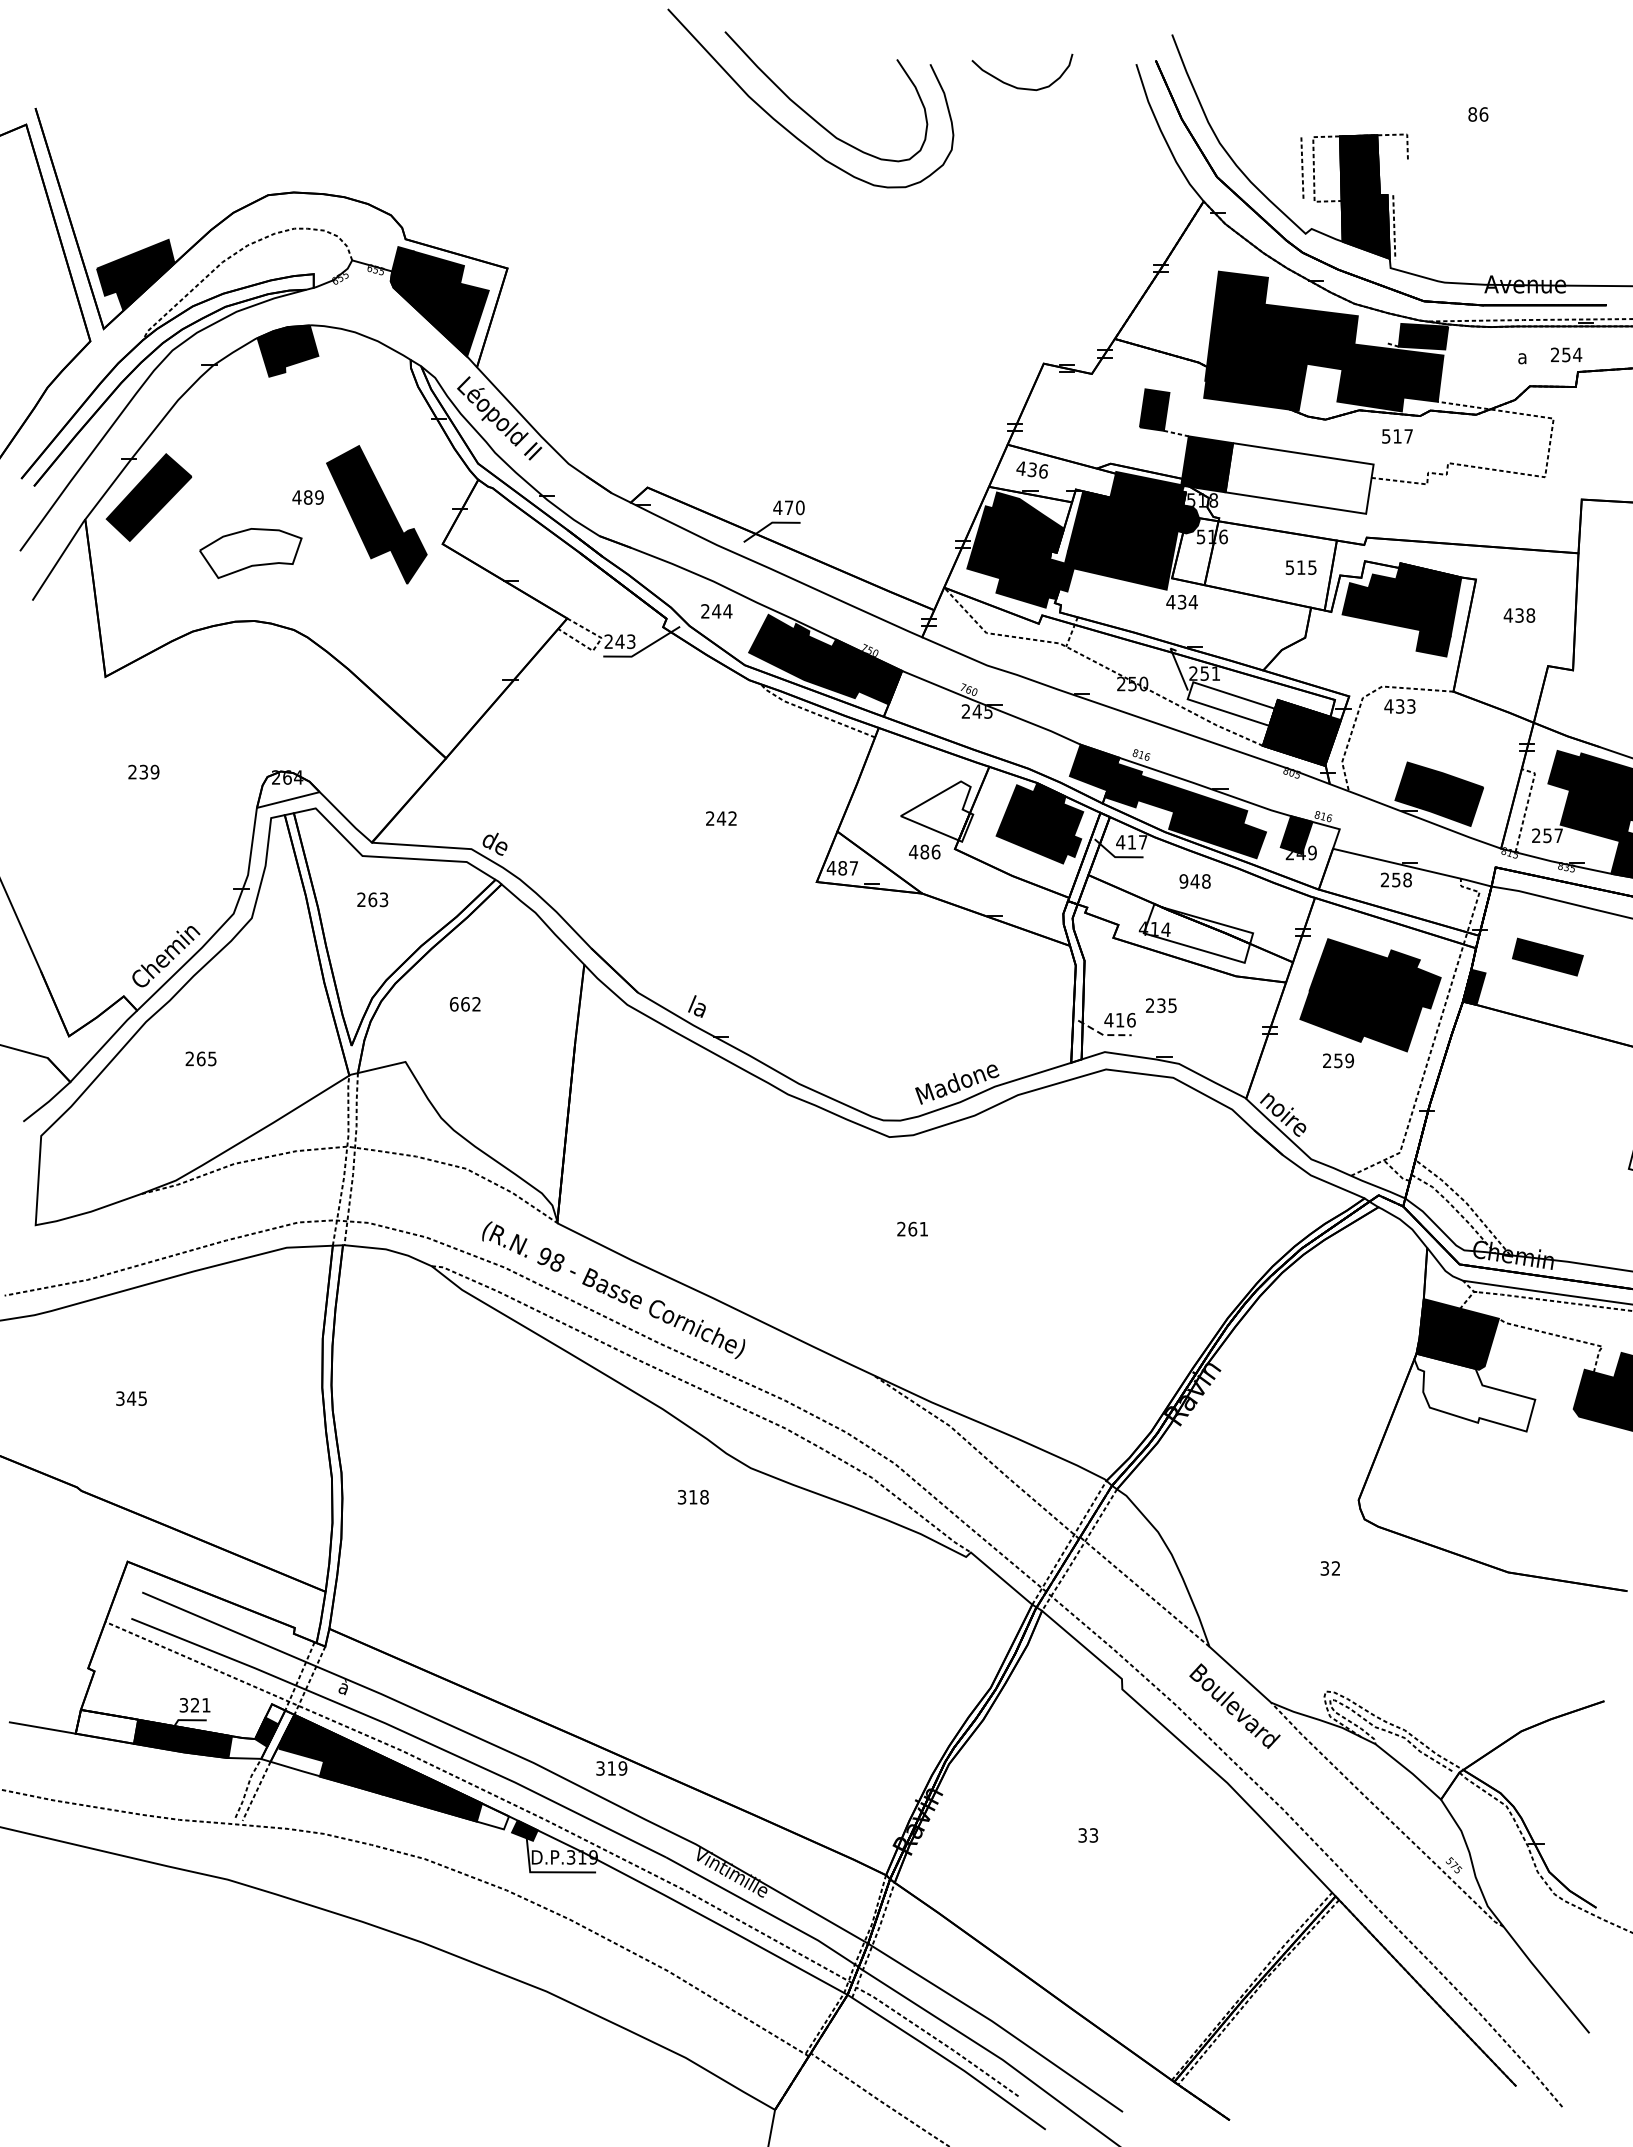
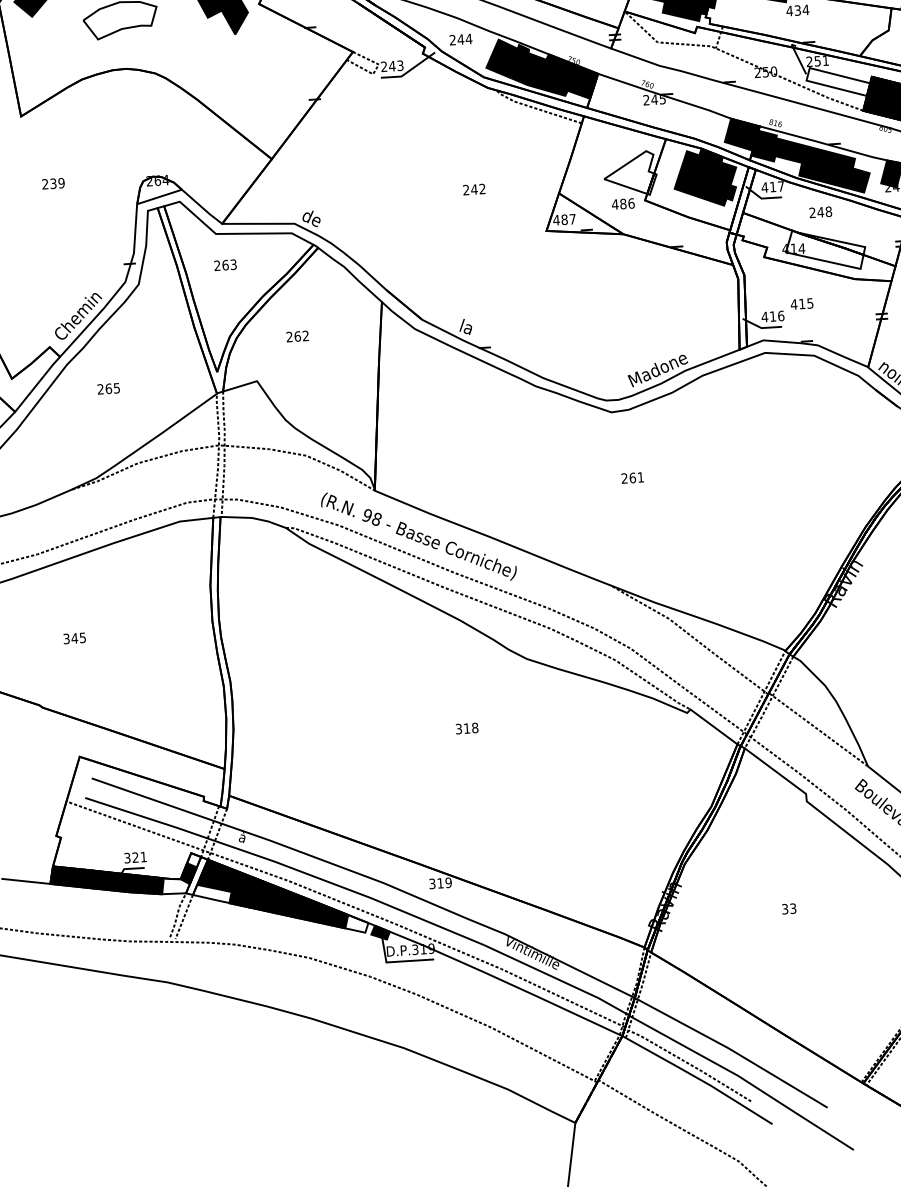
text: (1183, 881) -> (812, 212), 948 -> 248
text: (453, 1004) -> (289, 337), 662 -> 262
text: (1155, 1005) -> (797, 304), 235 -> 415
line: (1103, 1035) -> (761, 328), dashed -> solid
text: (692, 1497) -> (466, 728), moved
fill: (106, 1726) -> (72, 877), added

